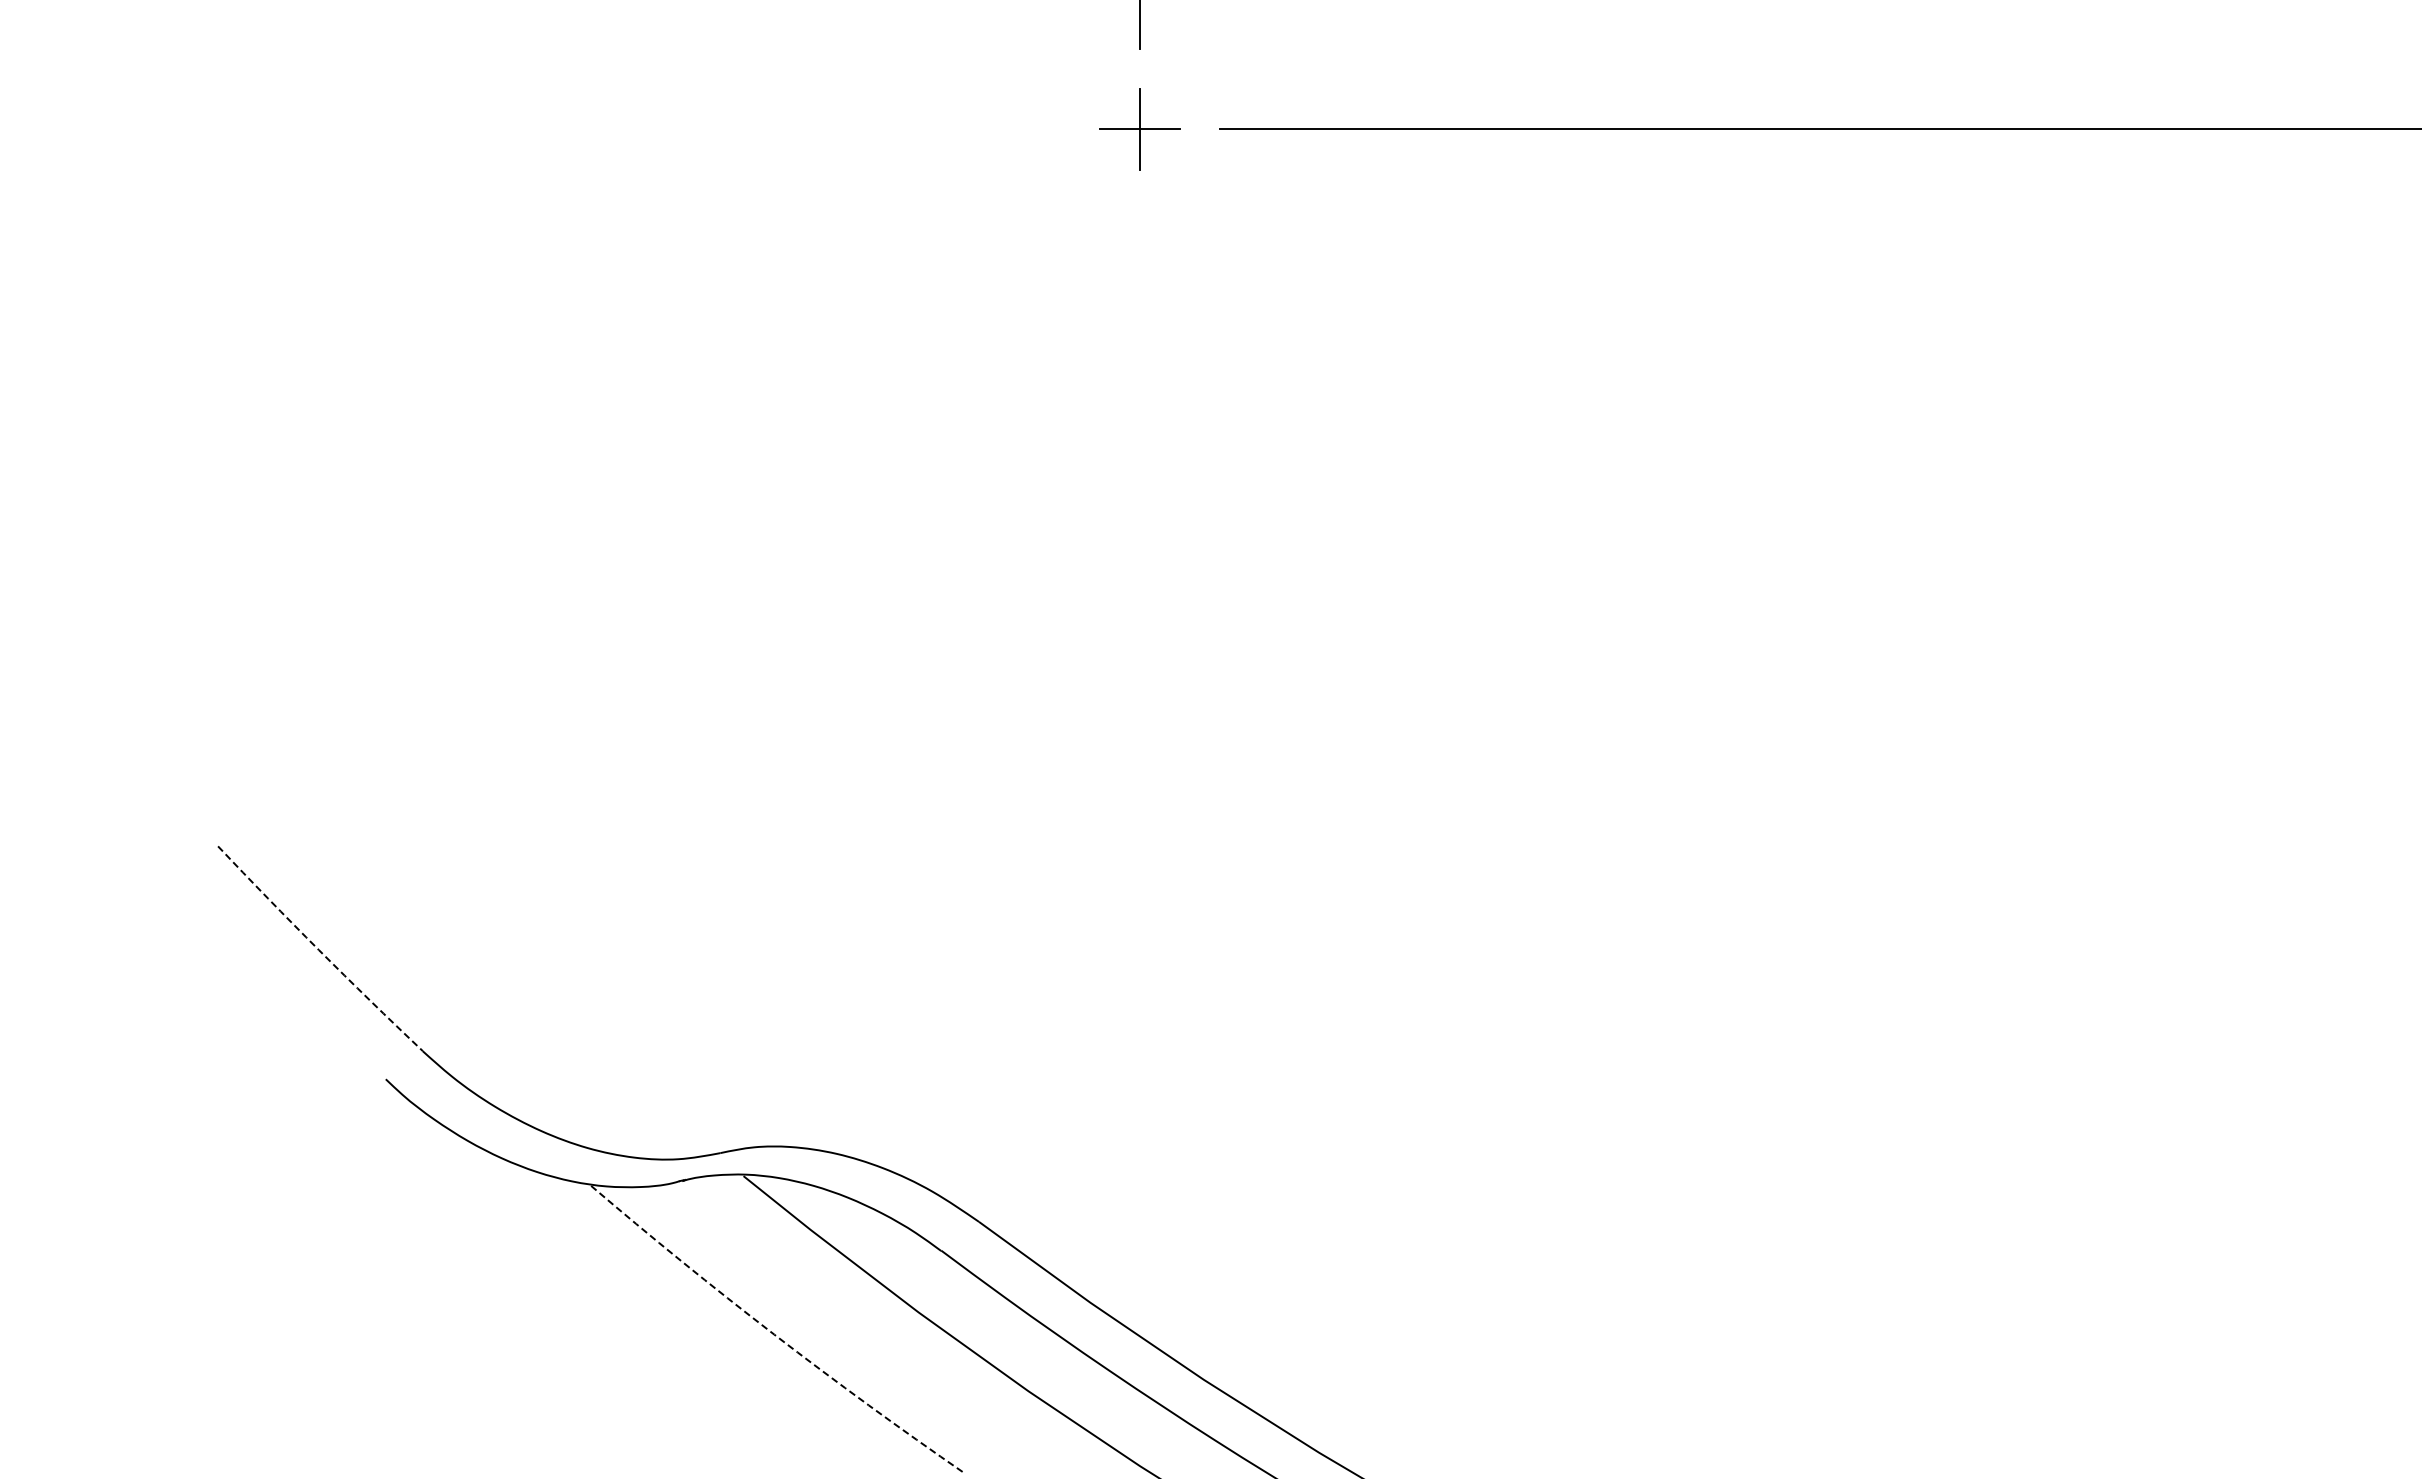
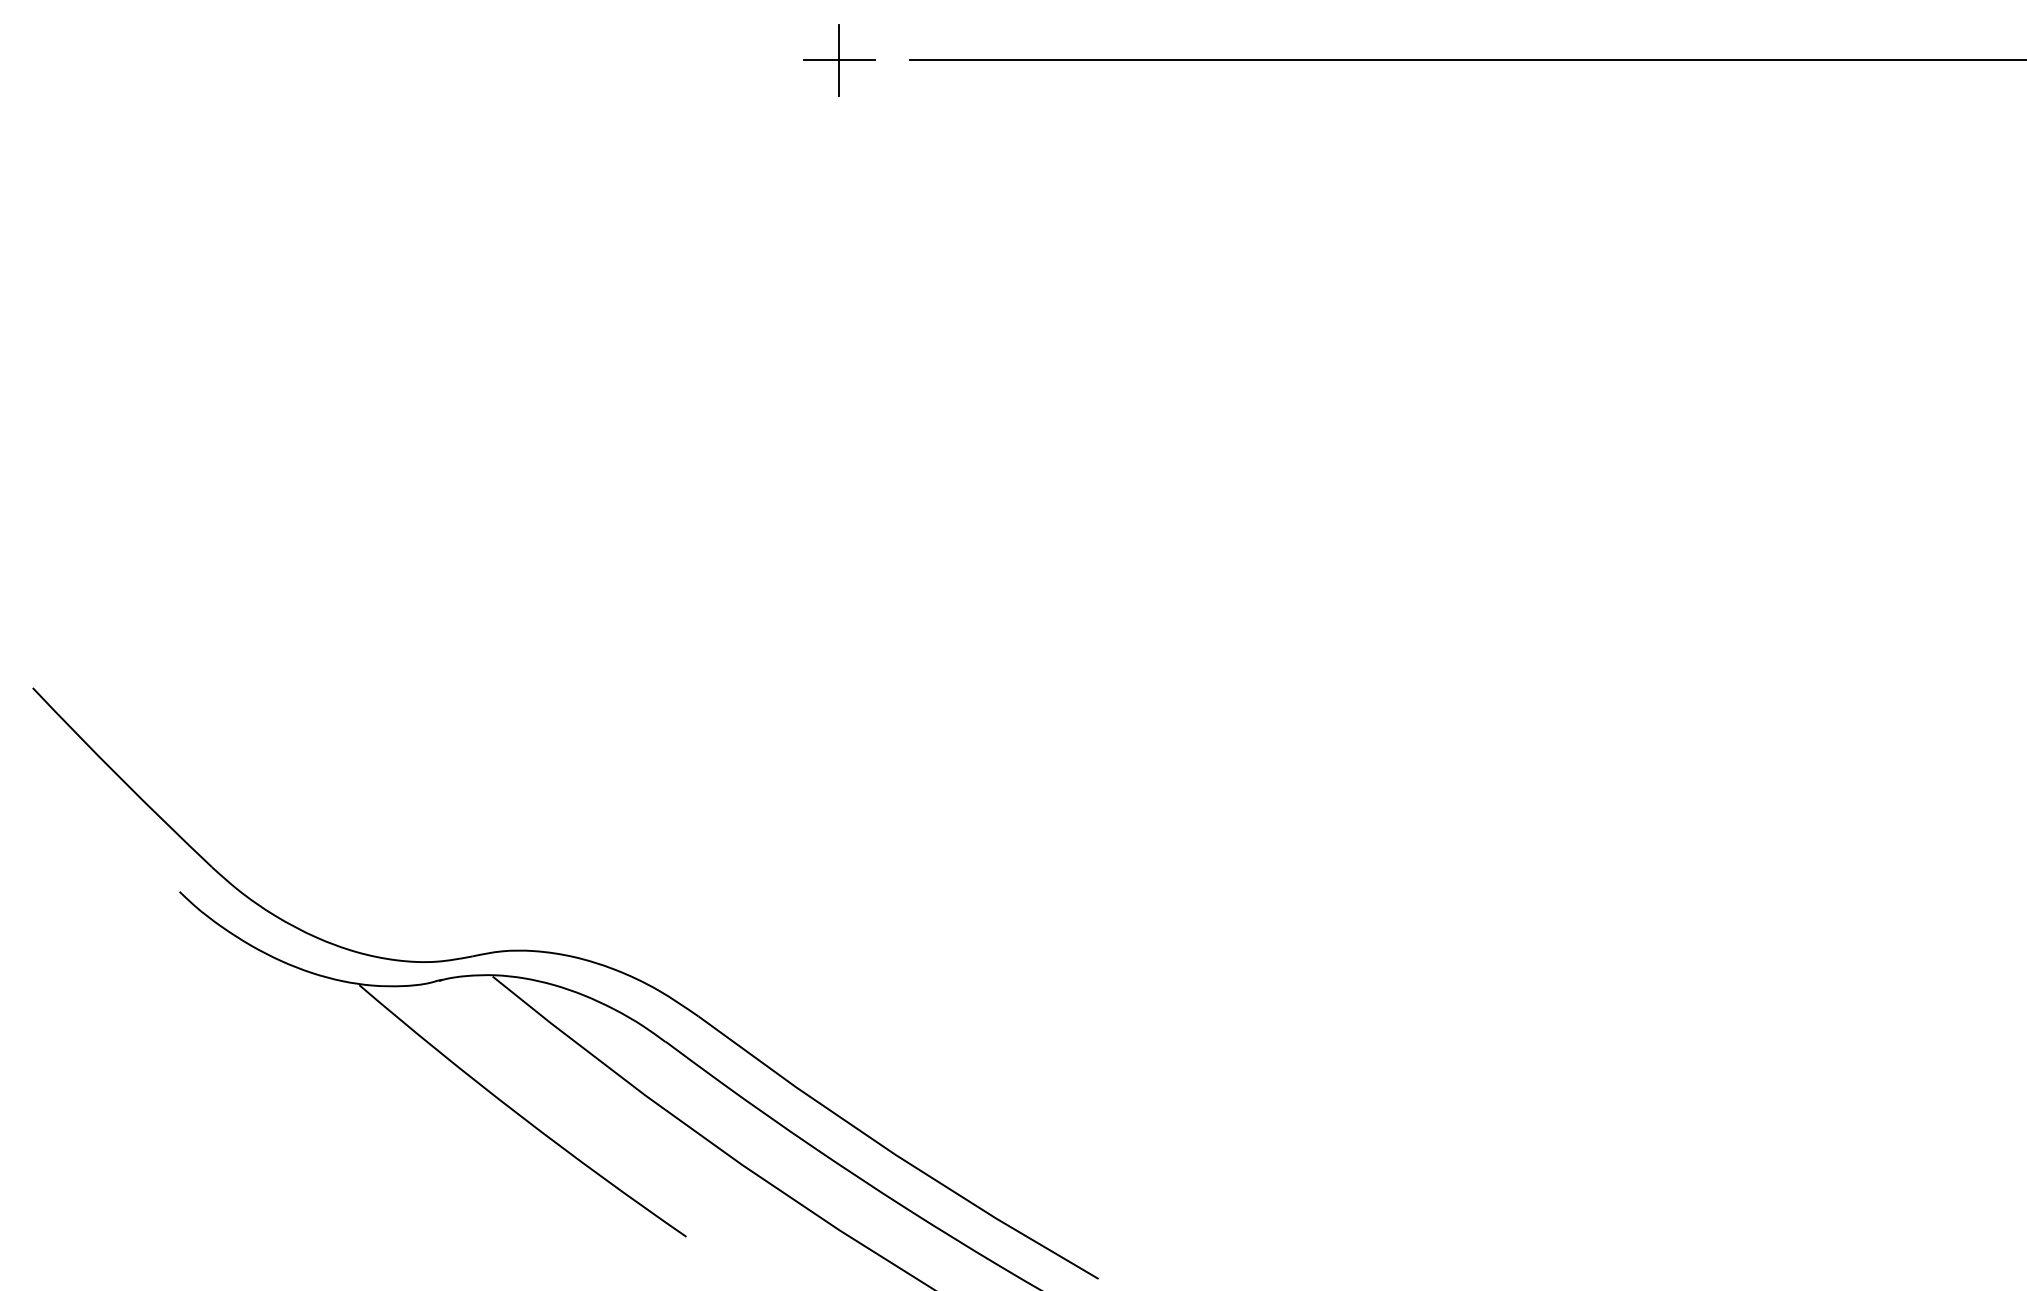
arc: (318, 950) -> (120, 779), dashed -> solid
arc: (774, 1334) -> (519, 1115), dashed -> solid

